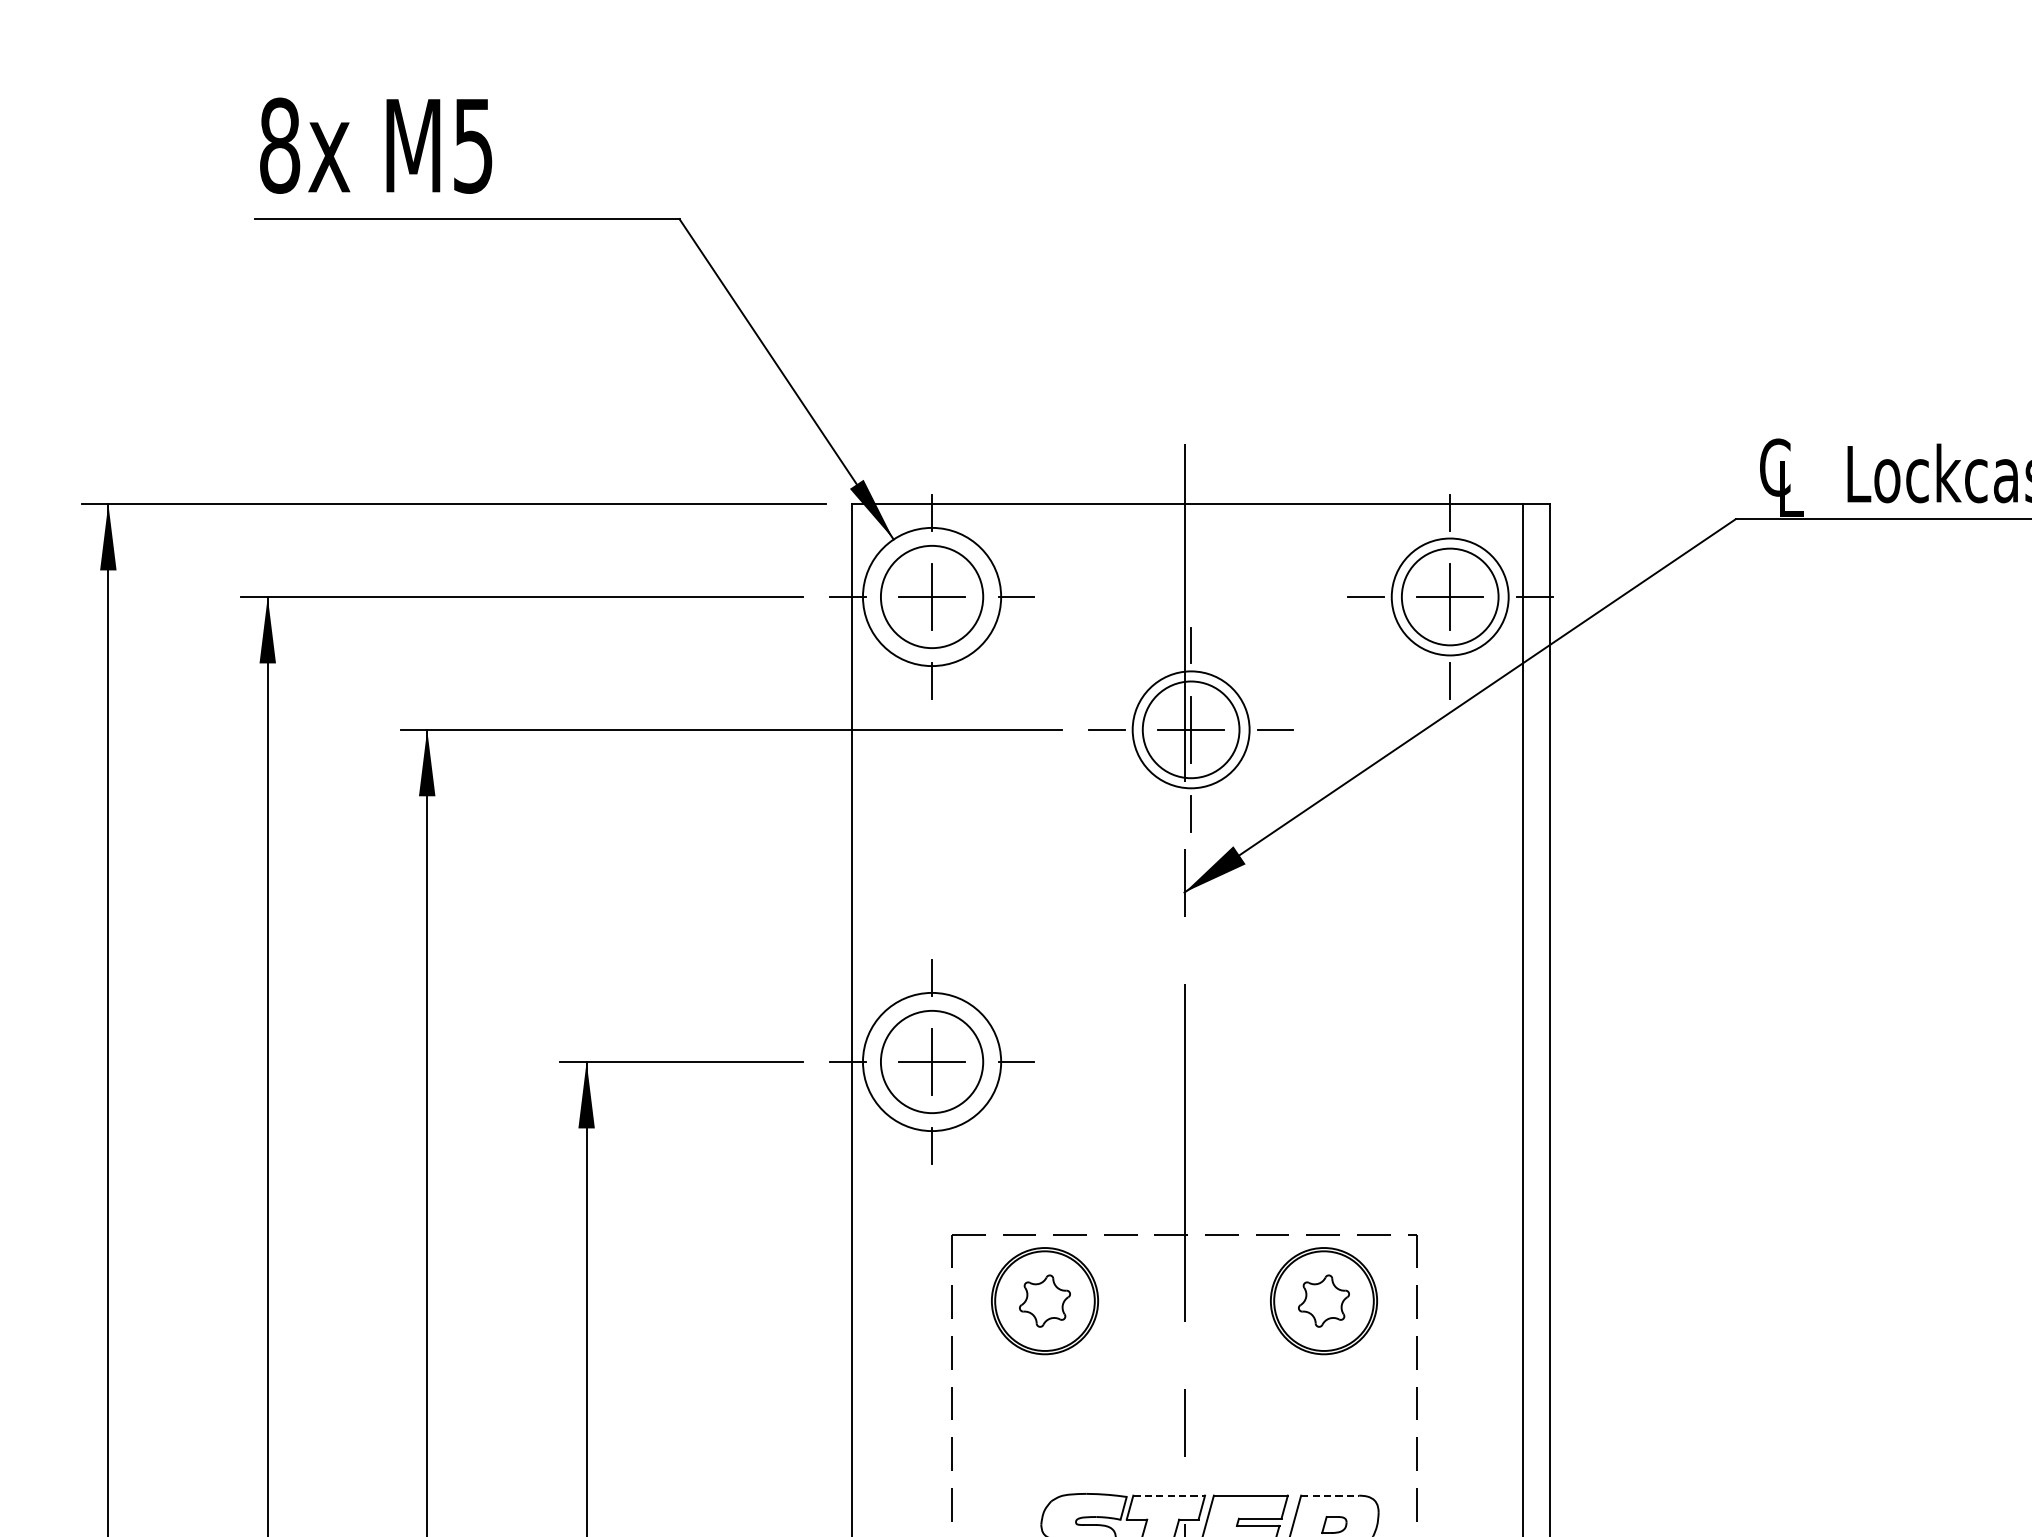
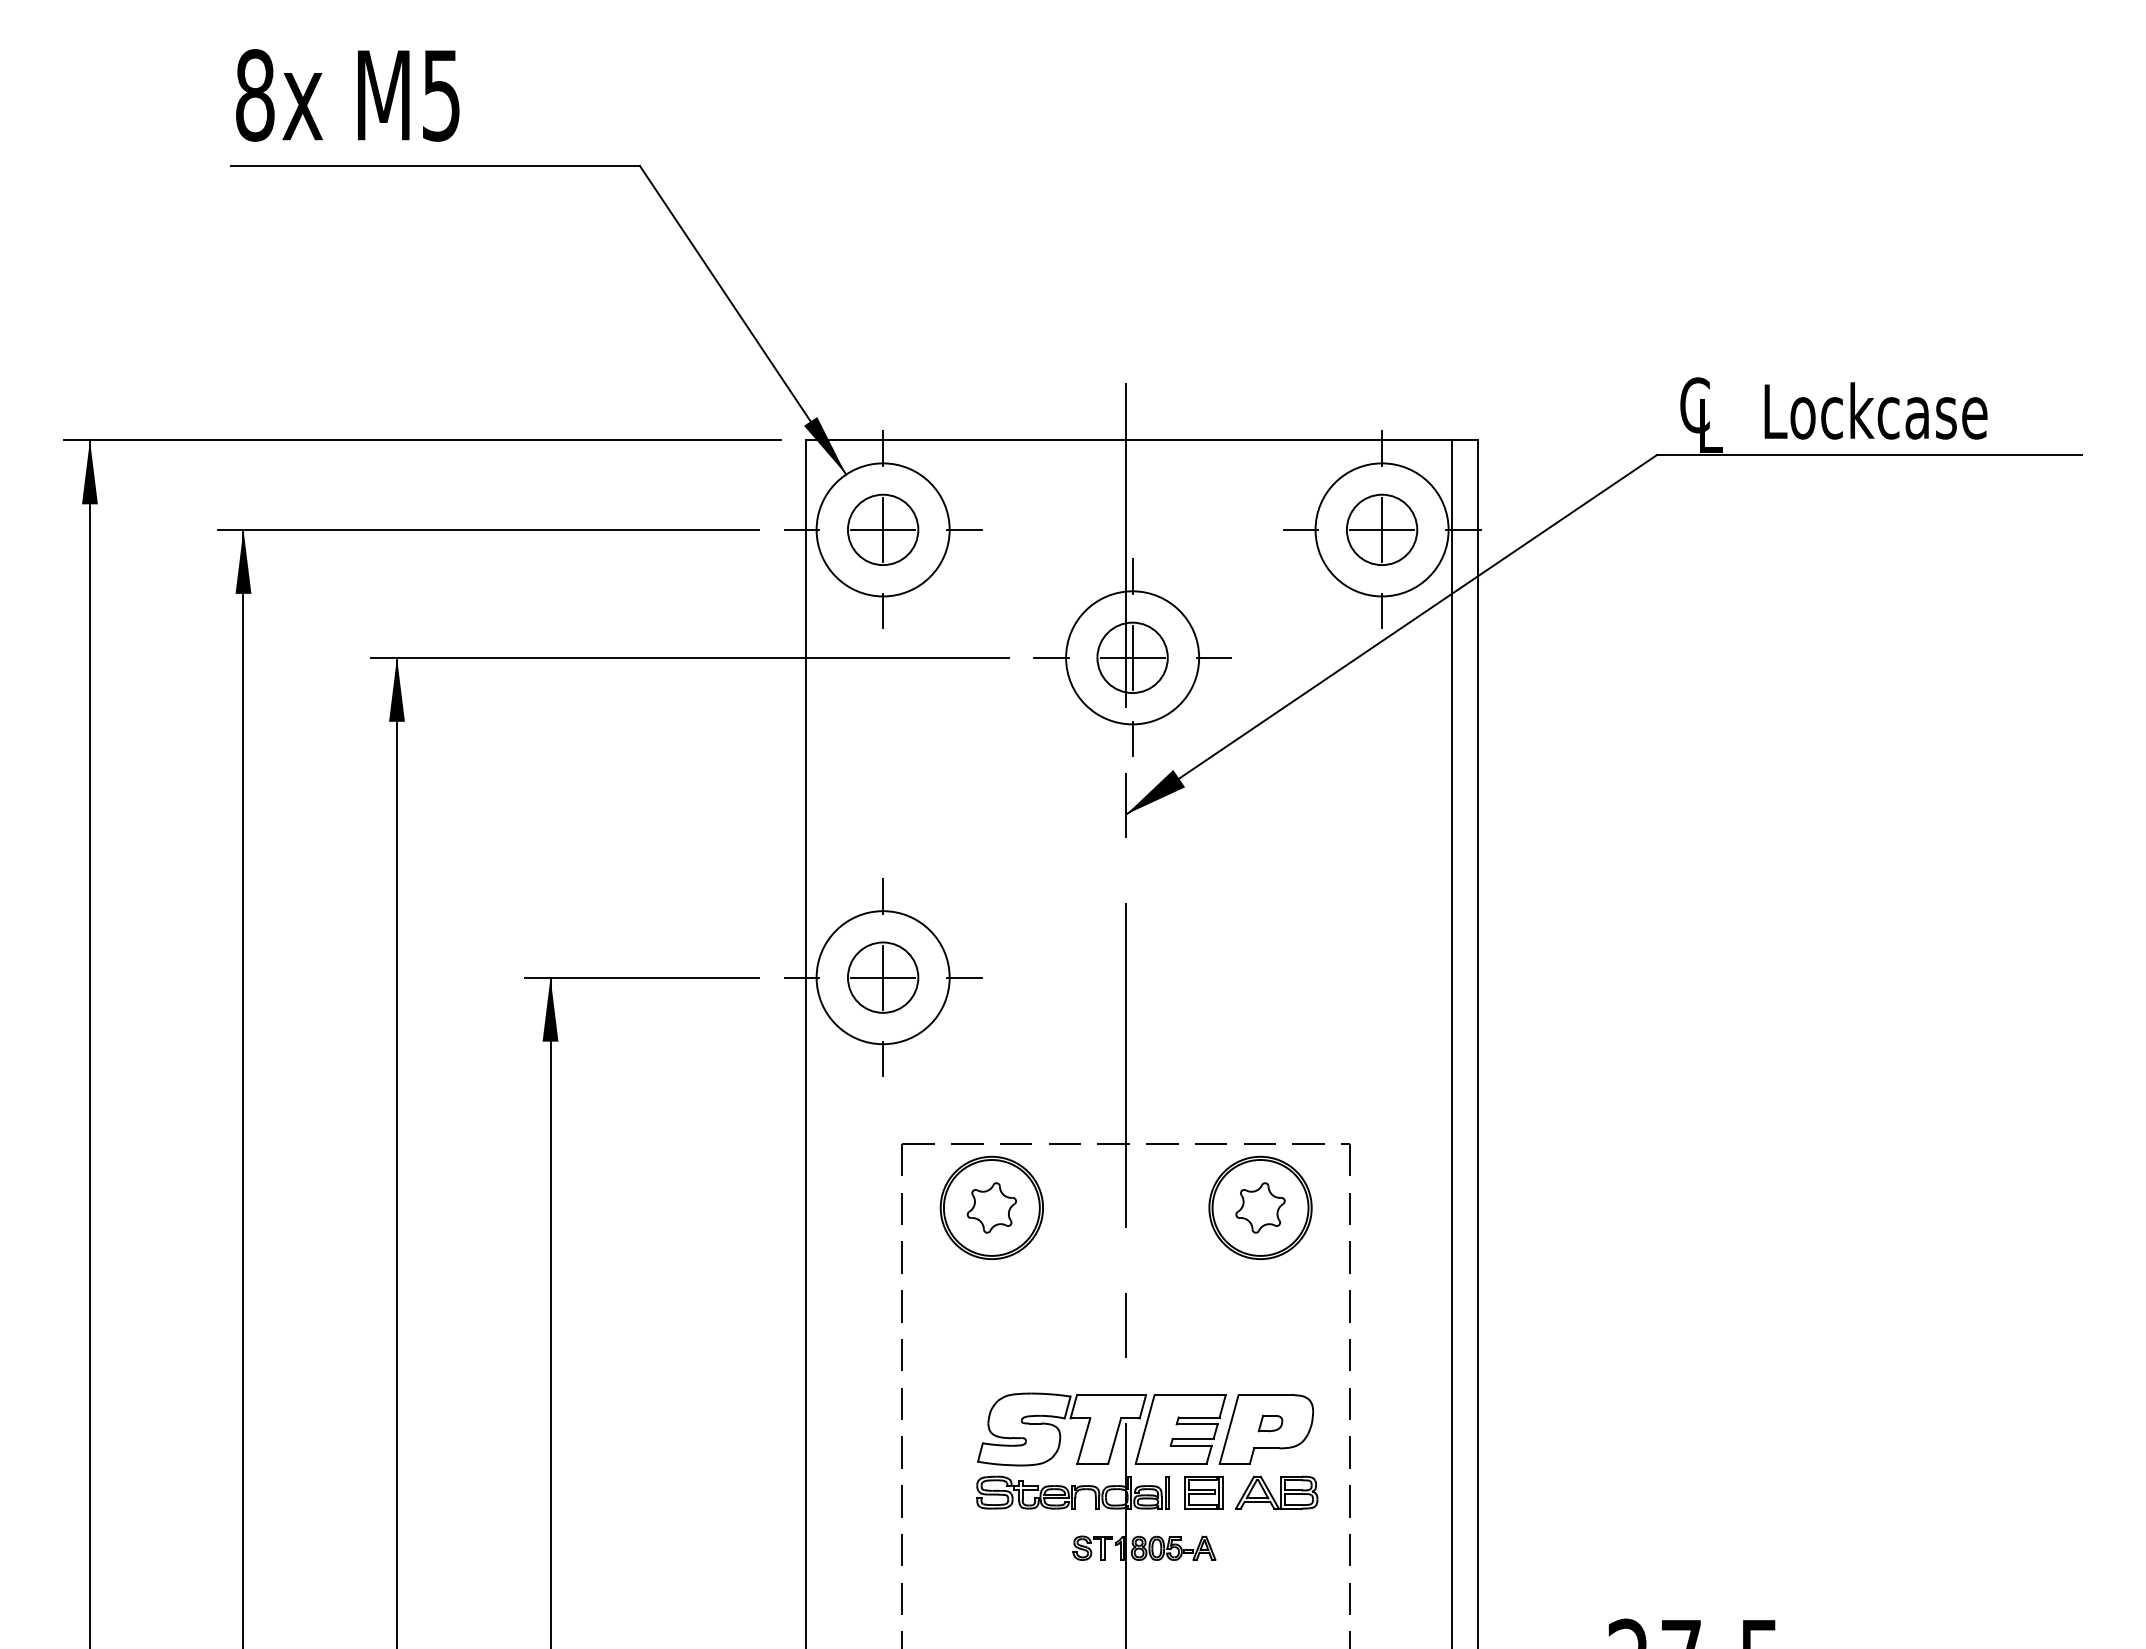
circle: (931, 596) -> (882, 529), size x0.71
circle: (1449, 596) -> (1381, 529), size x0.62
circle: (1449, 596) -> (1381, 529), size x1.43
circle: (1191, 729) -> (1132, 657), size x0.62
circle: (1191, 729) -> (1132, 657), size x1.43
circle: (931, 1061) -> (882, 977), size x0.71
line: (1169, 1495) -> (1111, 1395), dashed -> solid
line: (1330, 1495) -> (1266, 1395), dashed -> solid

